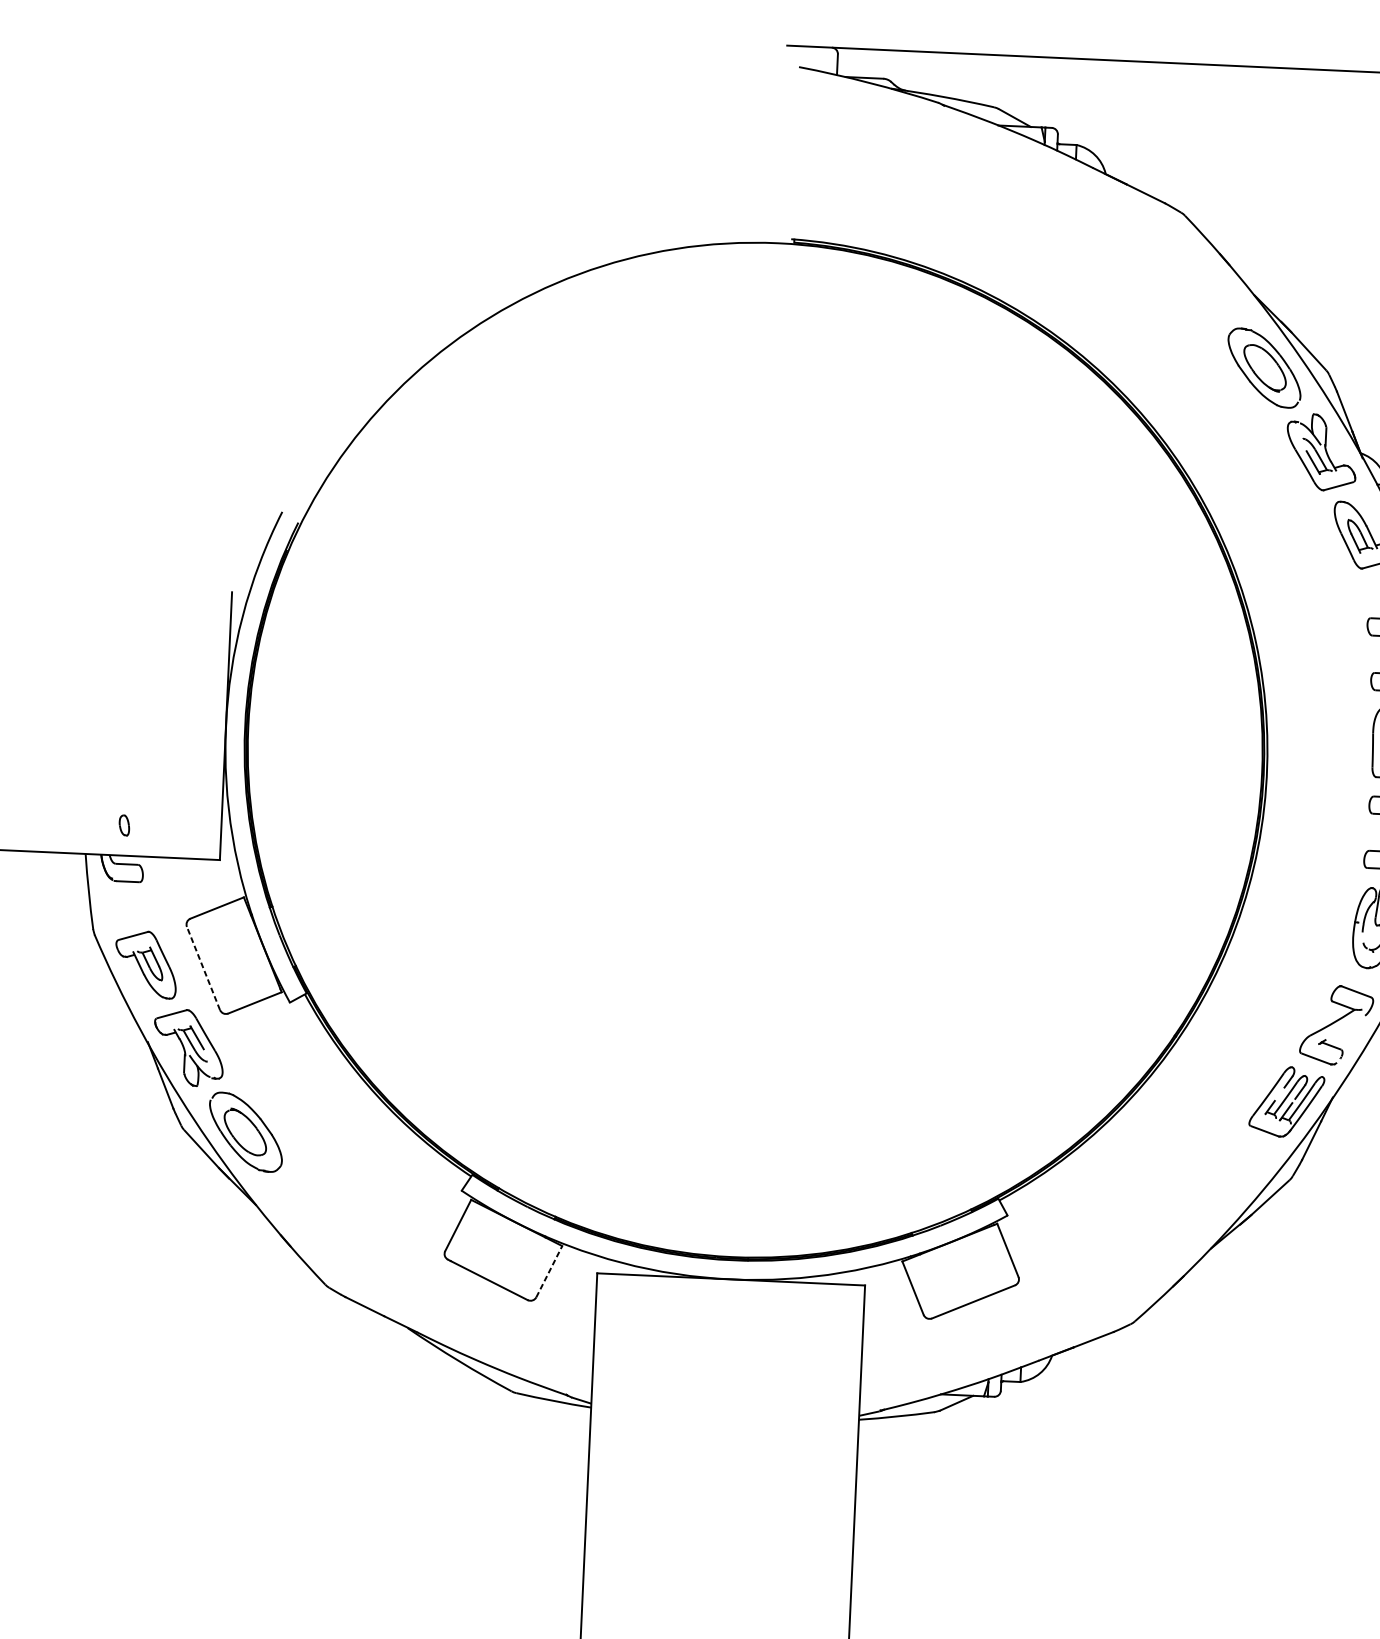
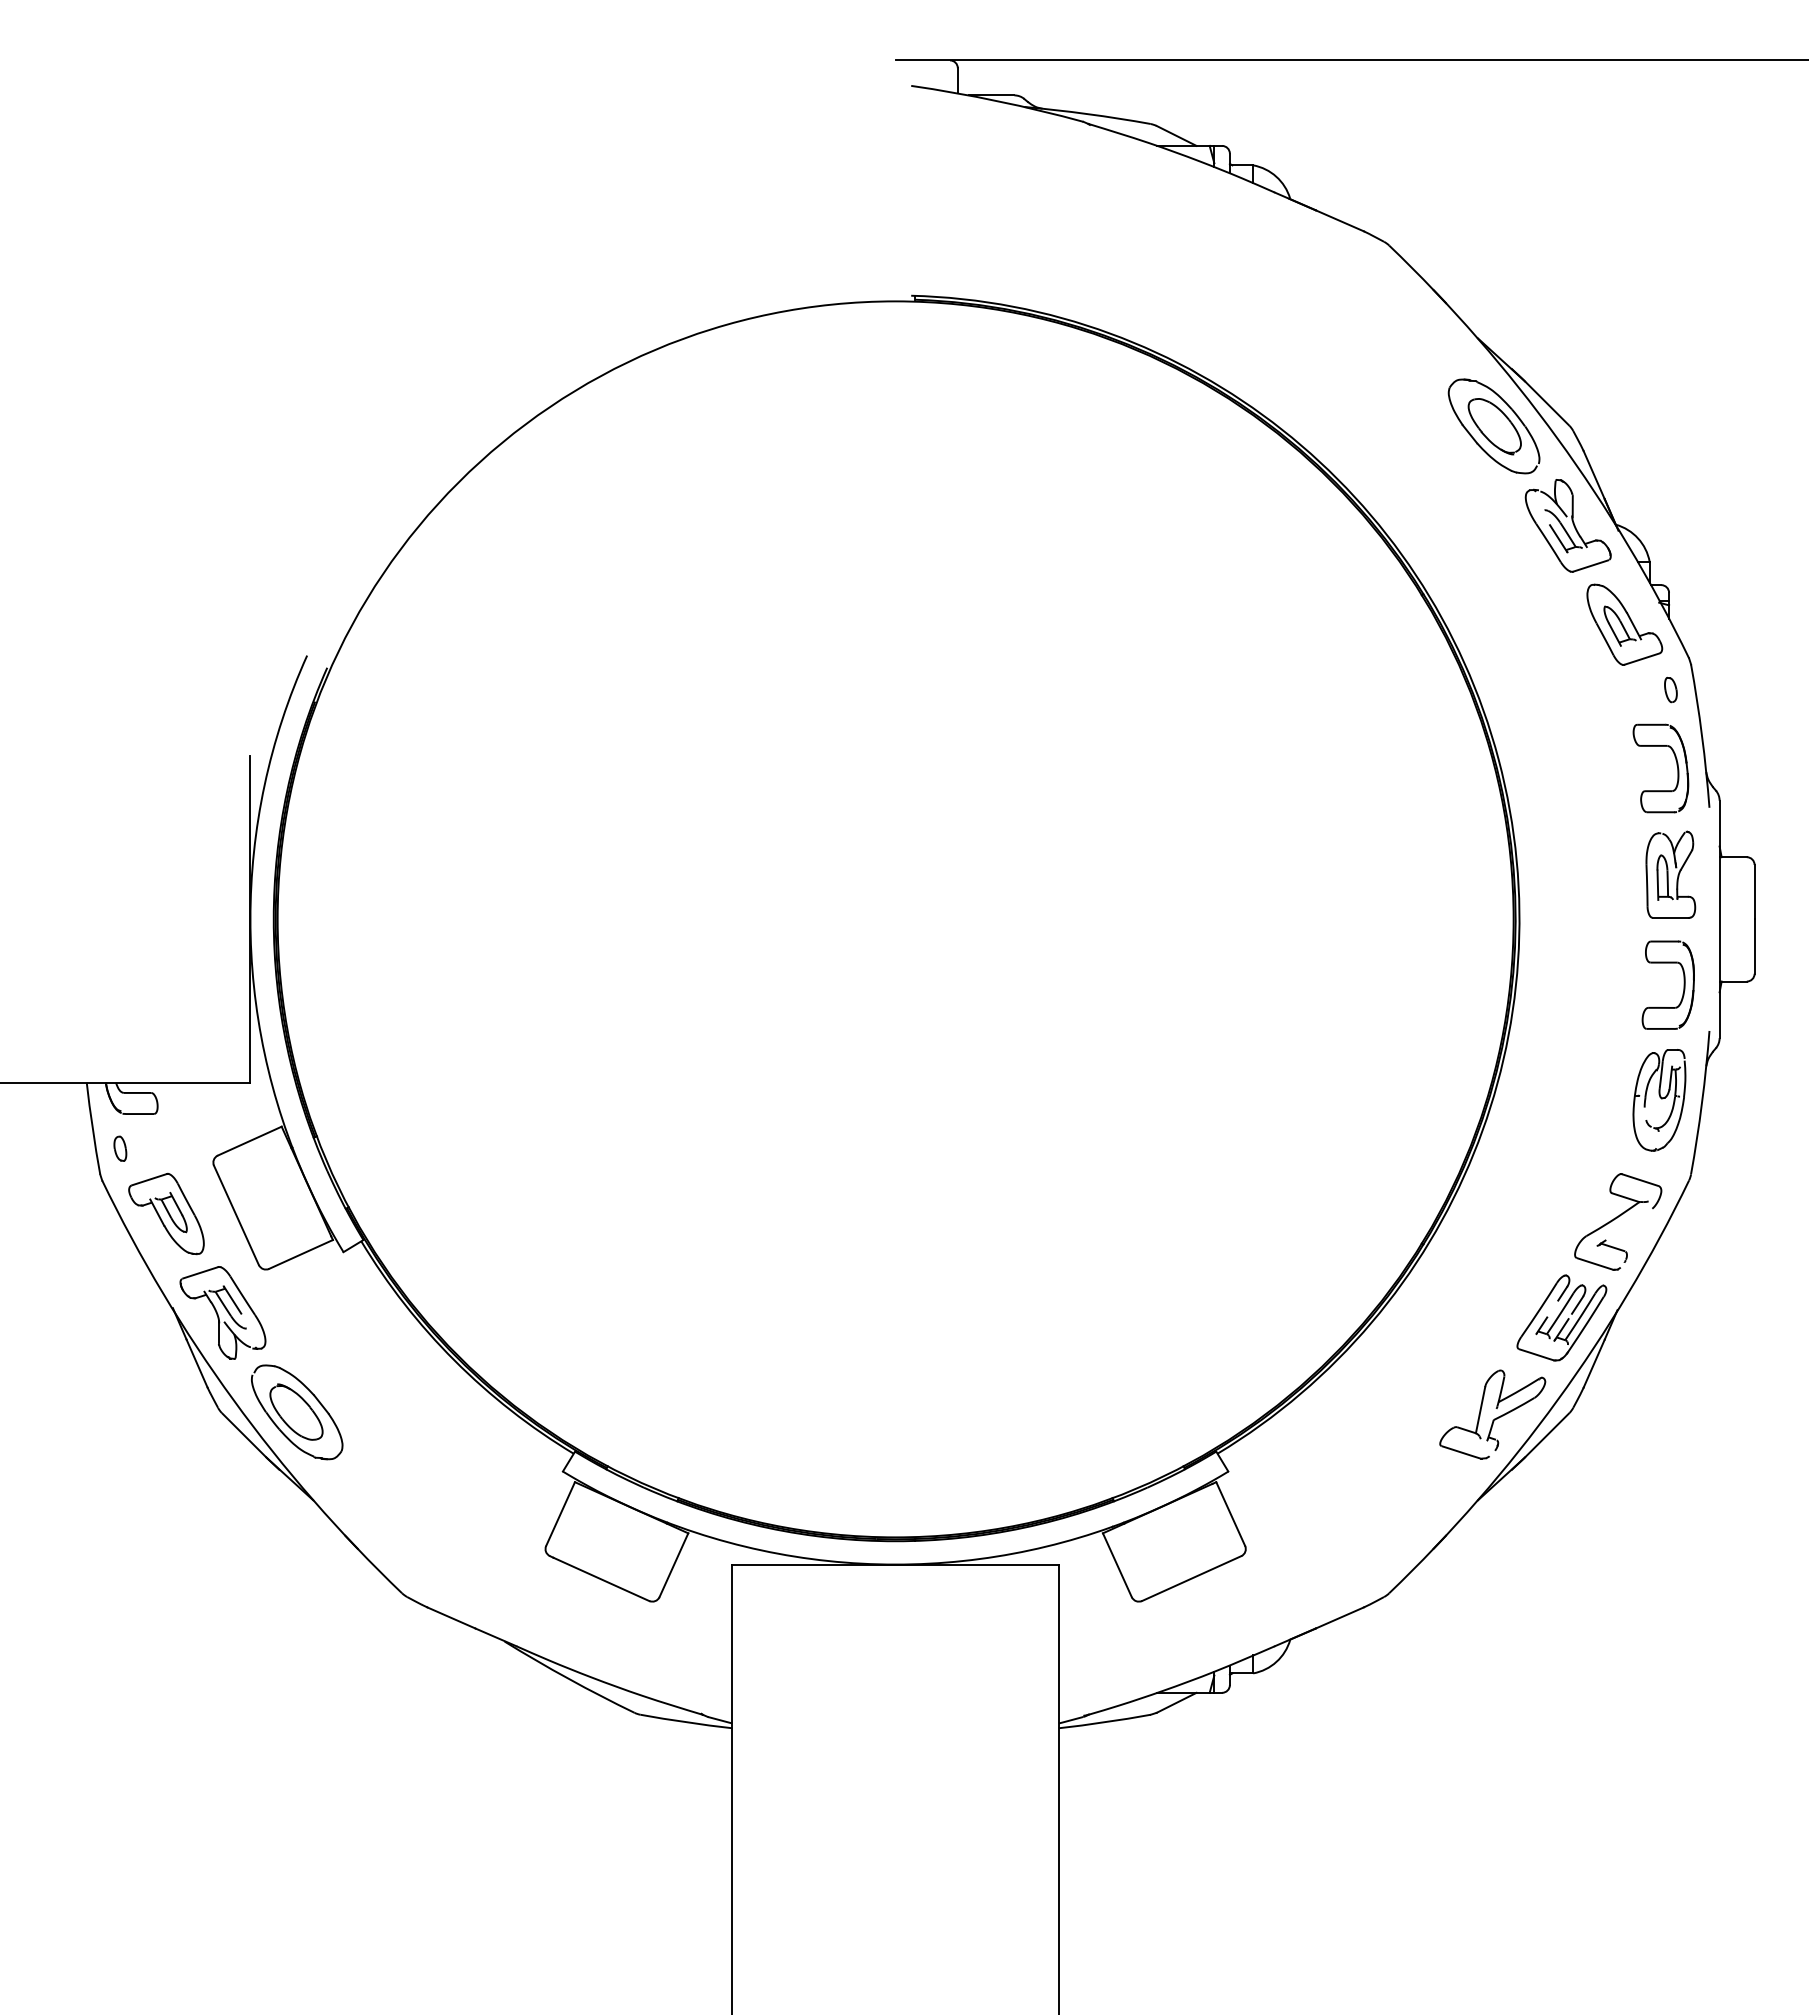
part: (124, 825) -> (120, 1148), moved
line: (203, 967) -> (236, 1214), dashed -> solid
part: (1226, 1178) -> (1492, 1414), added
line: (549, 1271) -> (674, 1564), dashed -> solid

